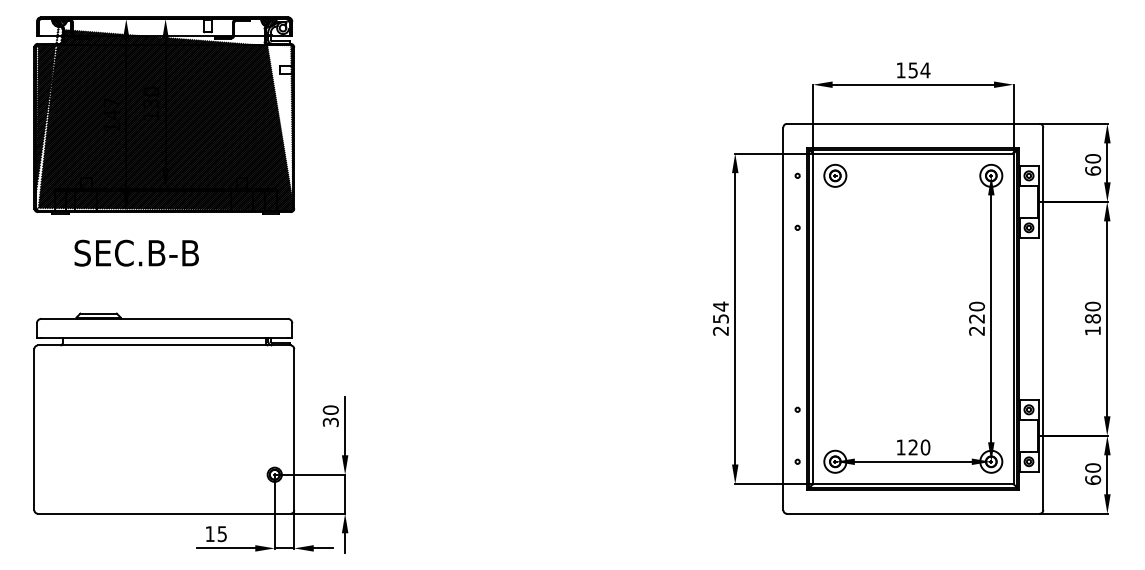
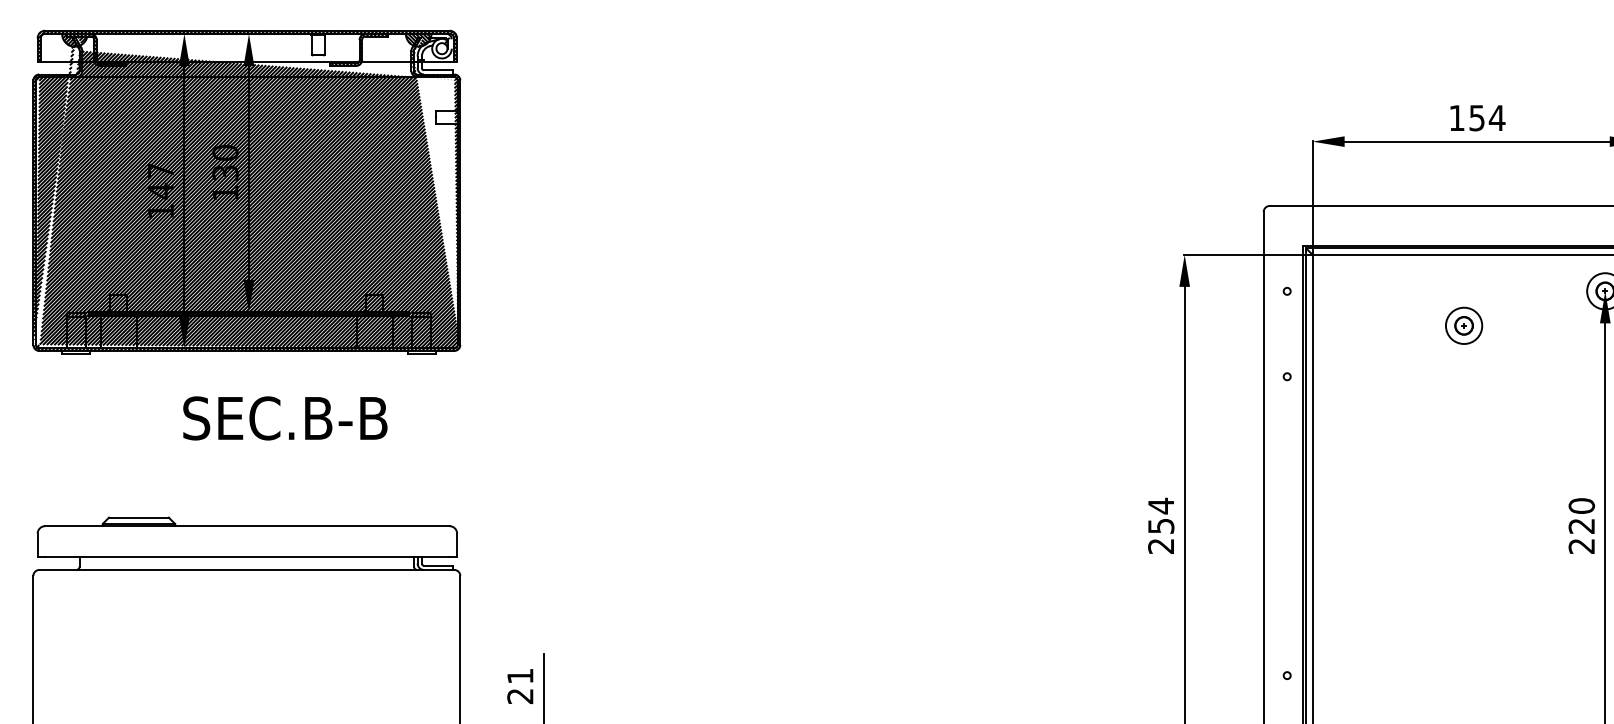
part: (835, 175) -> (1464, 325), moved
text: (136, 252) -> (284, 417), moved
text: (330, 415) -> (519, 684), 30 -> 21

